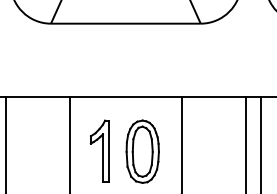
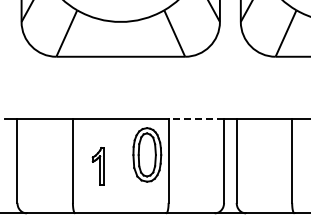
line: (213, 96) -> (196, 119), solid -> dashed
part: (98, 151) -> (97, 166), size x0.7
part: (142, 151) -> (147, 154), moved

